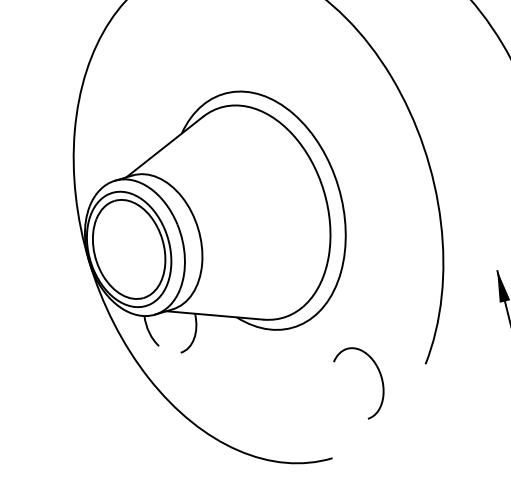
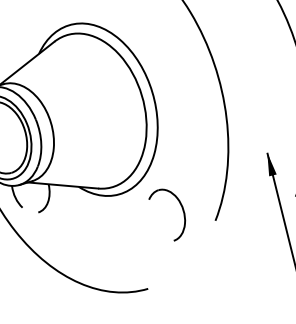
part: (380, 377) -> (182, 210), moved

